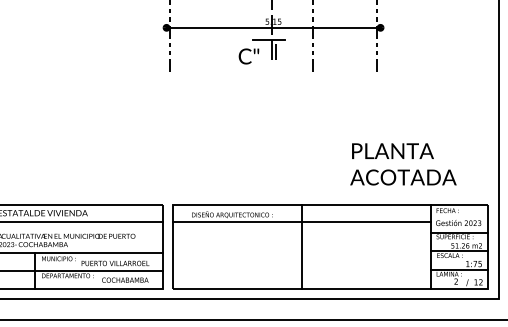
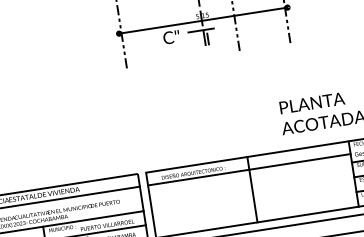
text: (248, 56) -> (171, 37), moved

